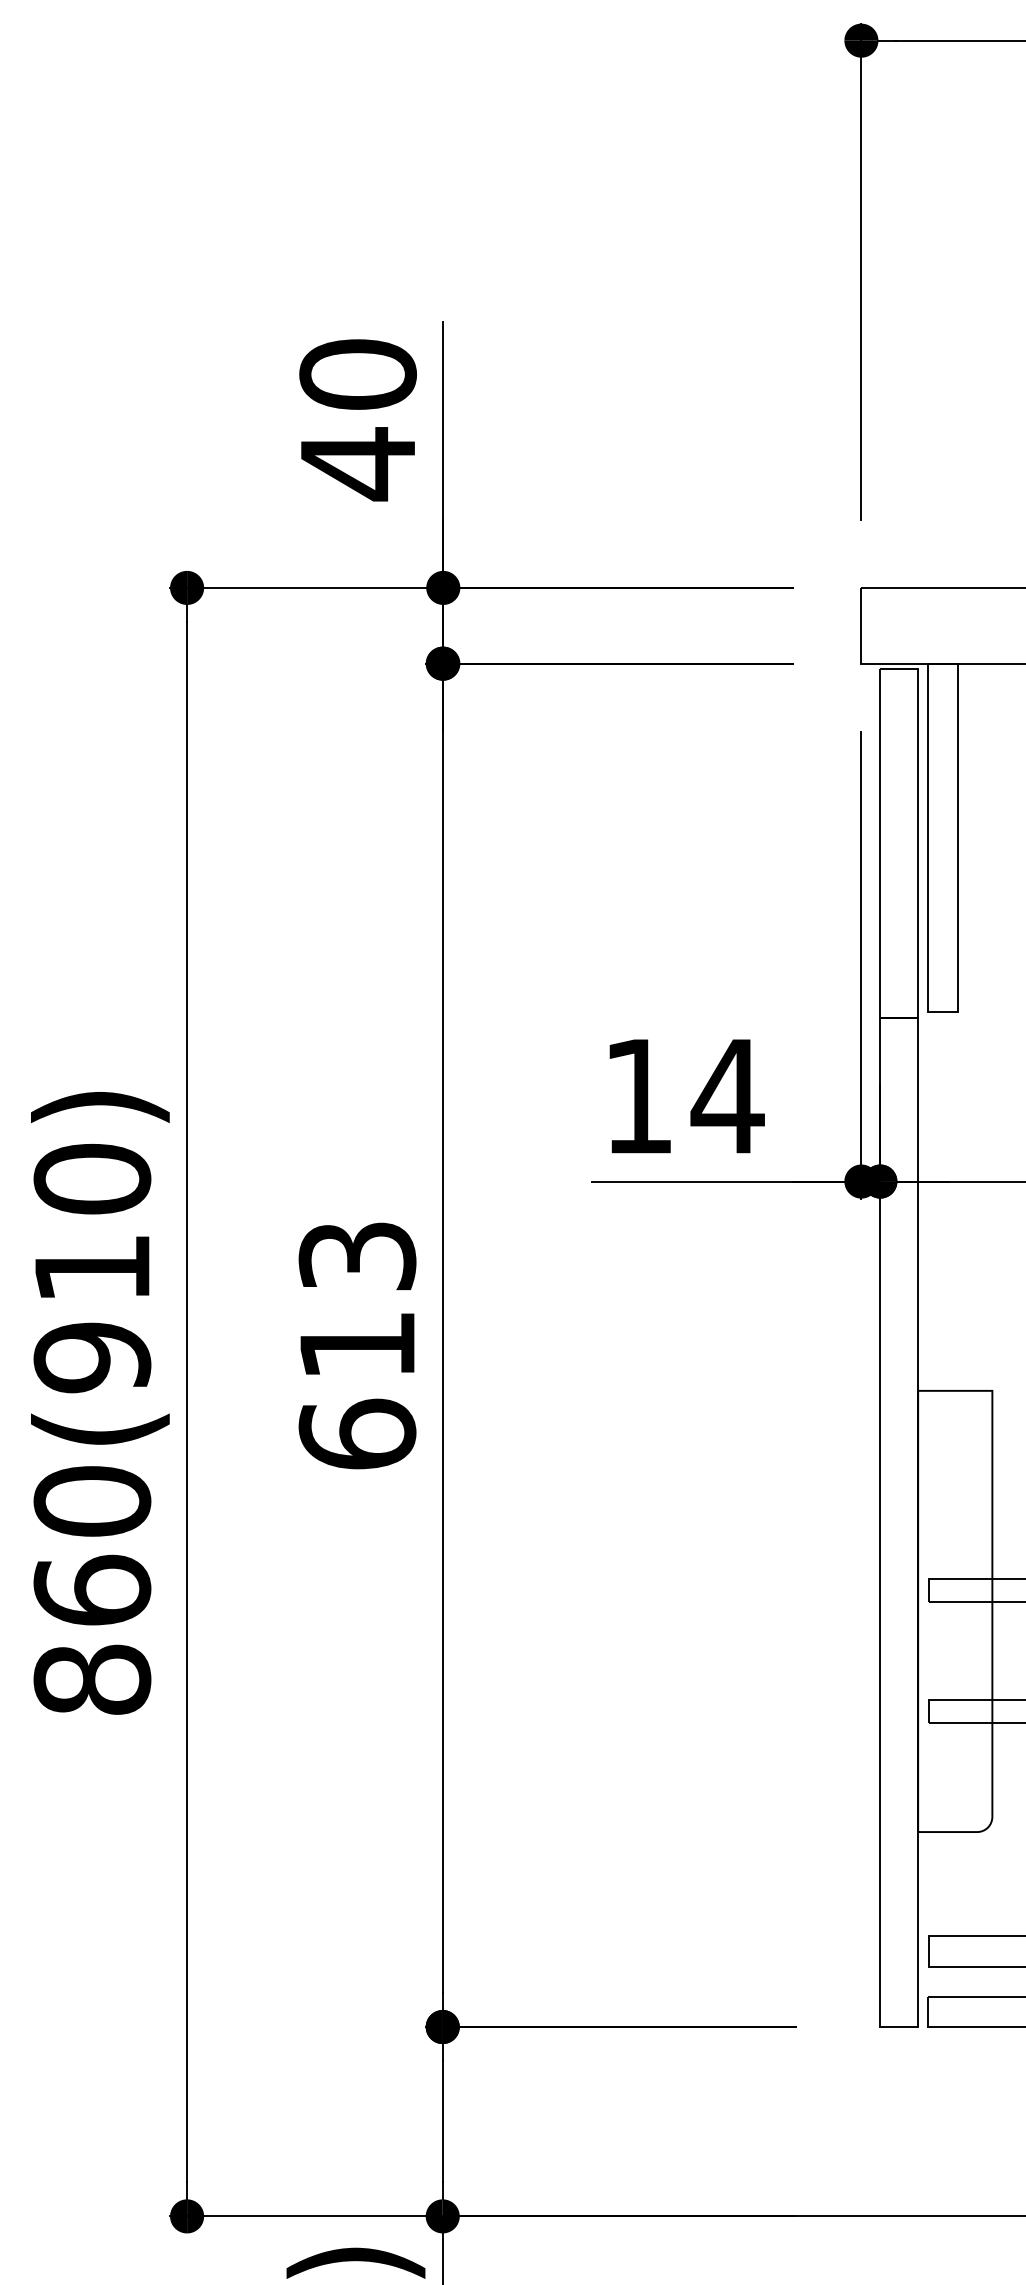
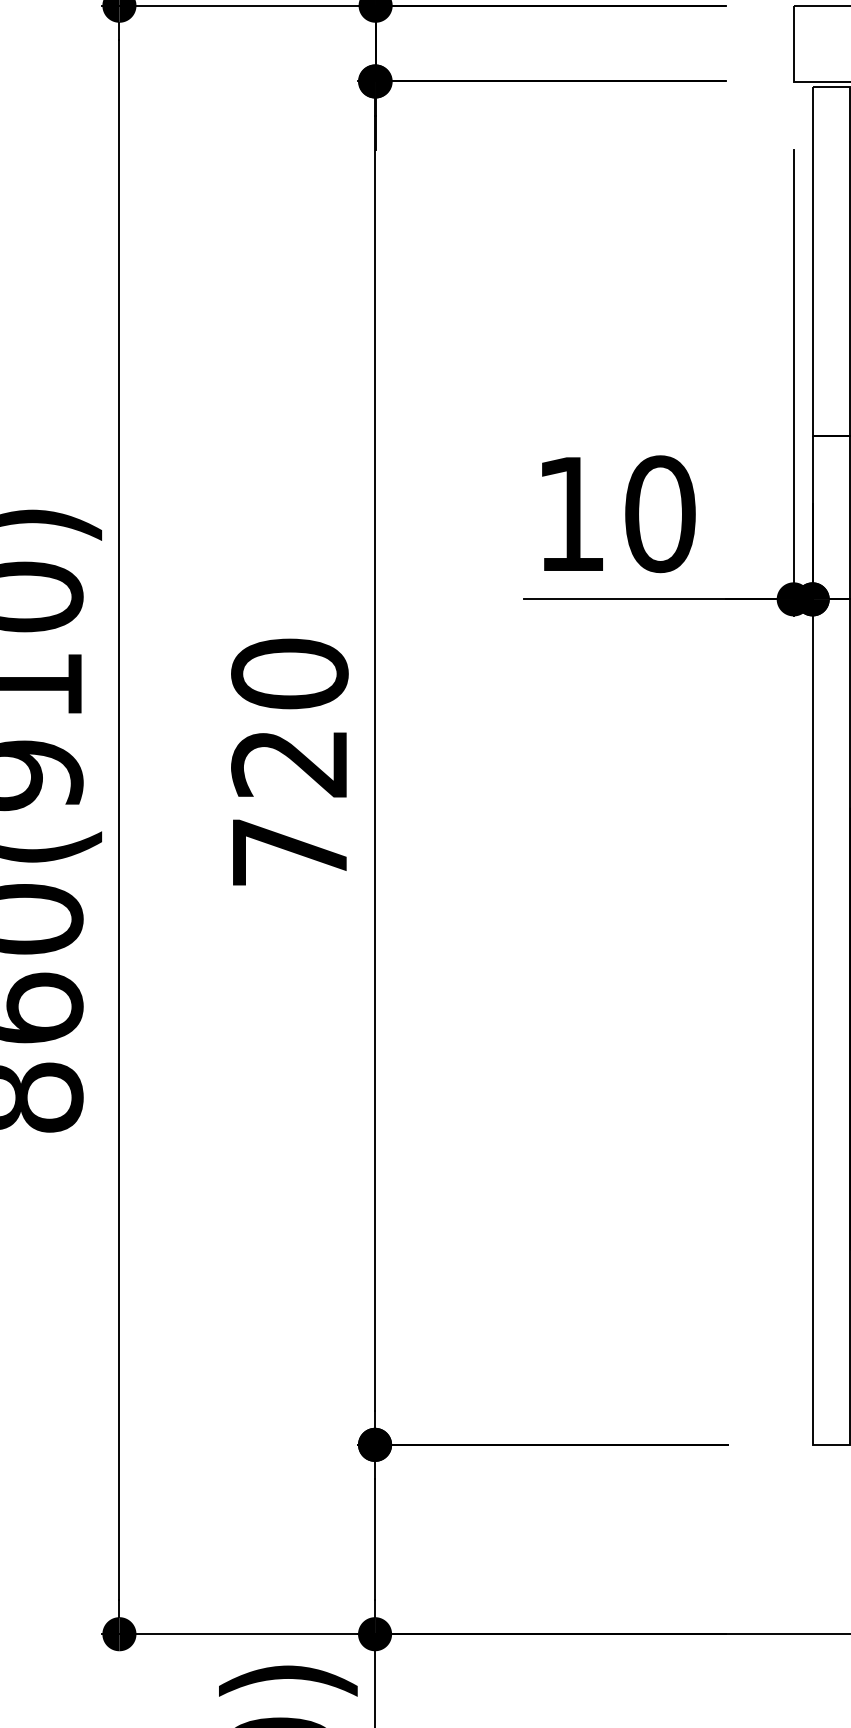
text: (727, 1096) -> (659, 514), 14 -> 10
text: (357, 1344) -> (289, 762), 613 -> 720

